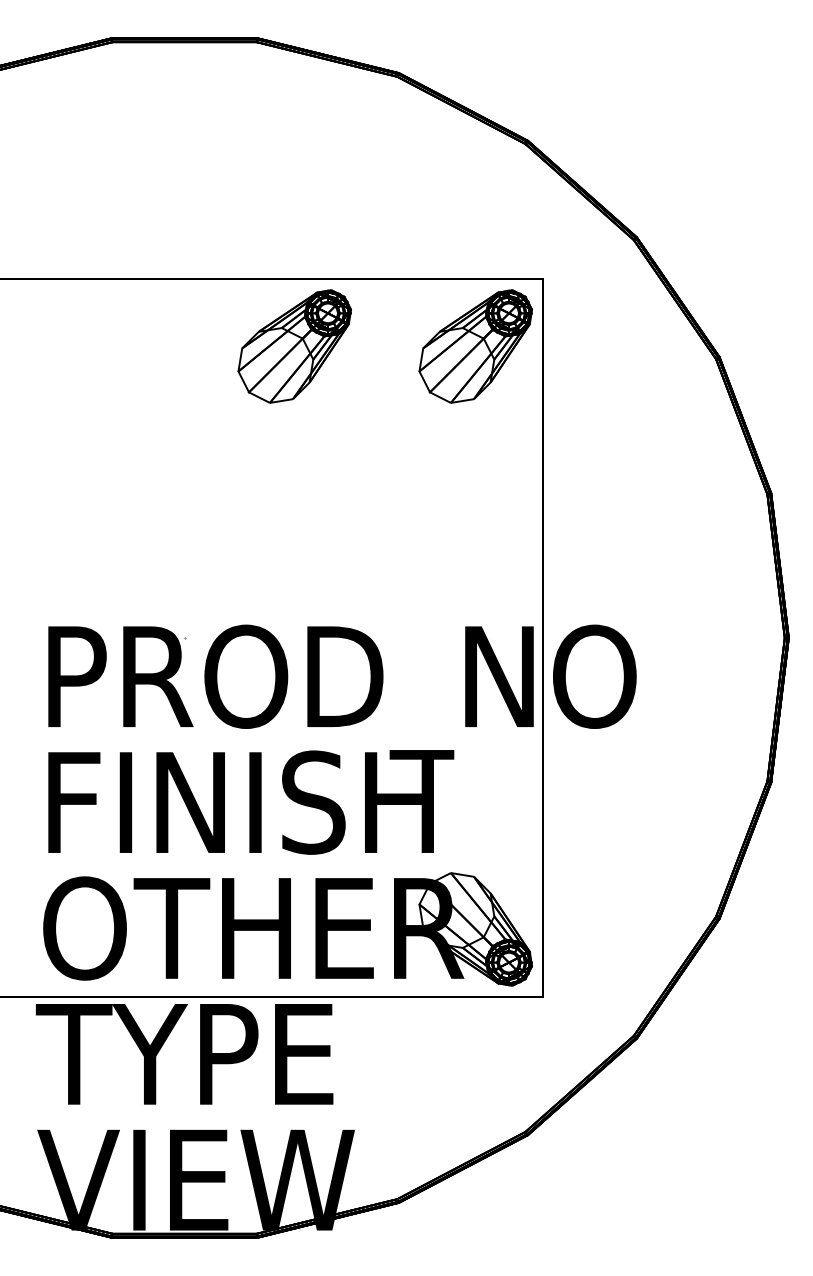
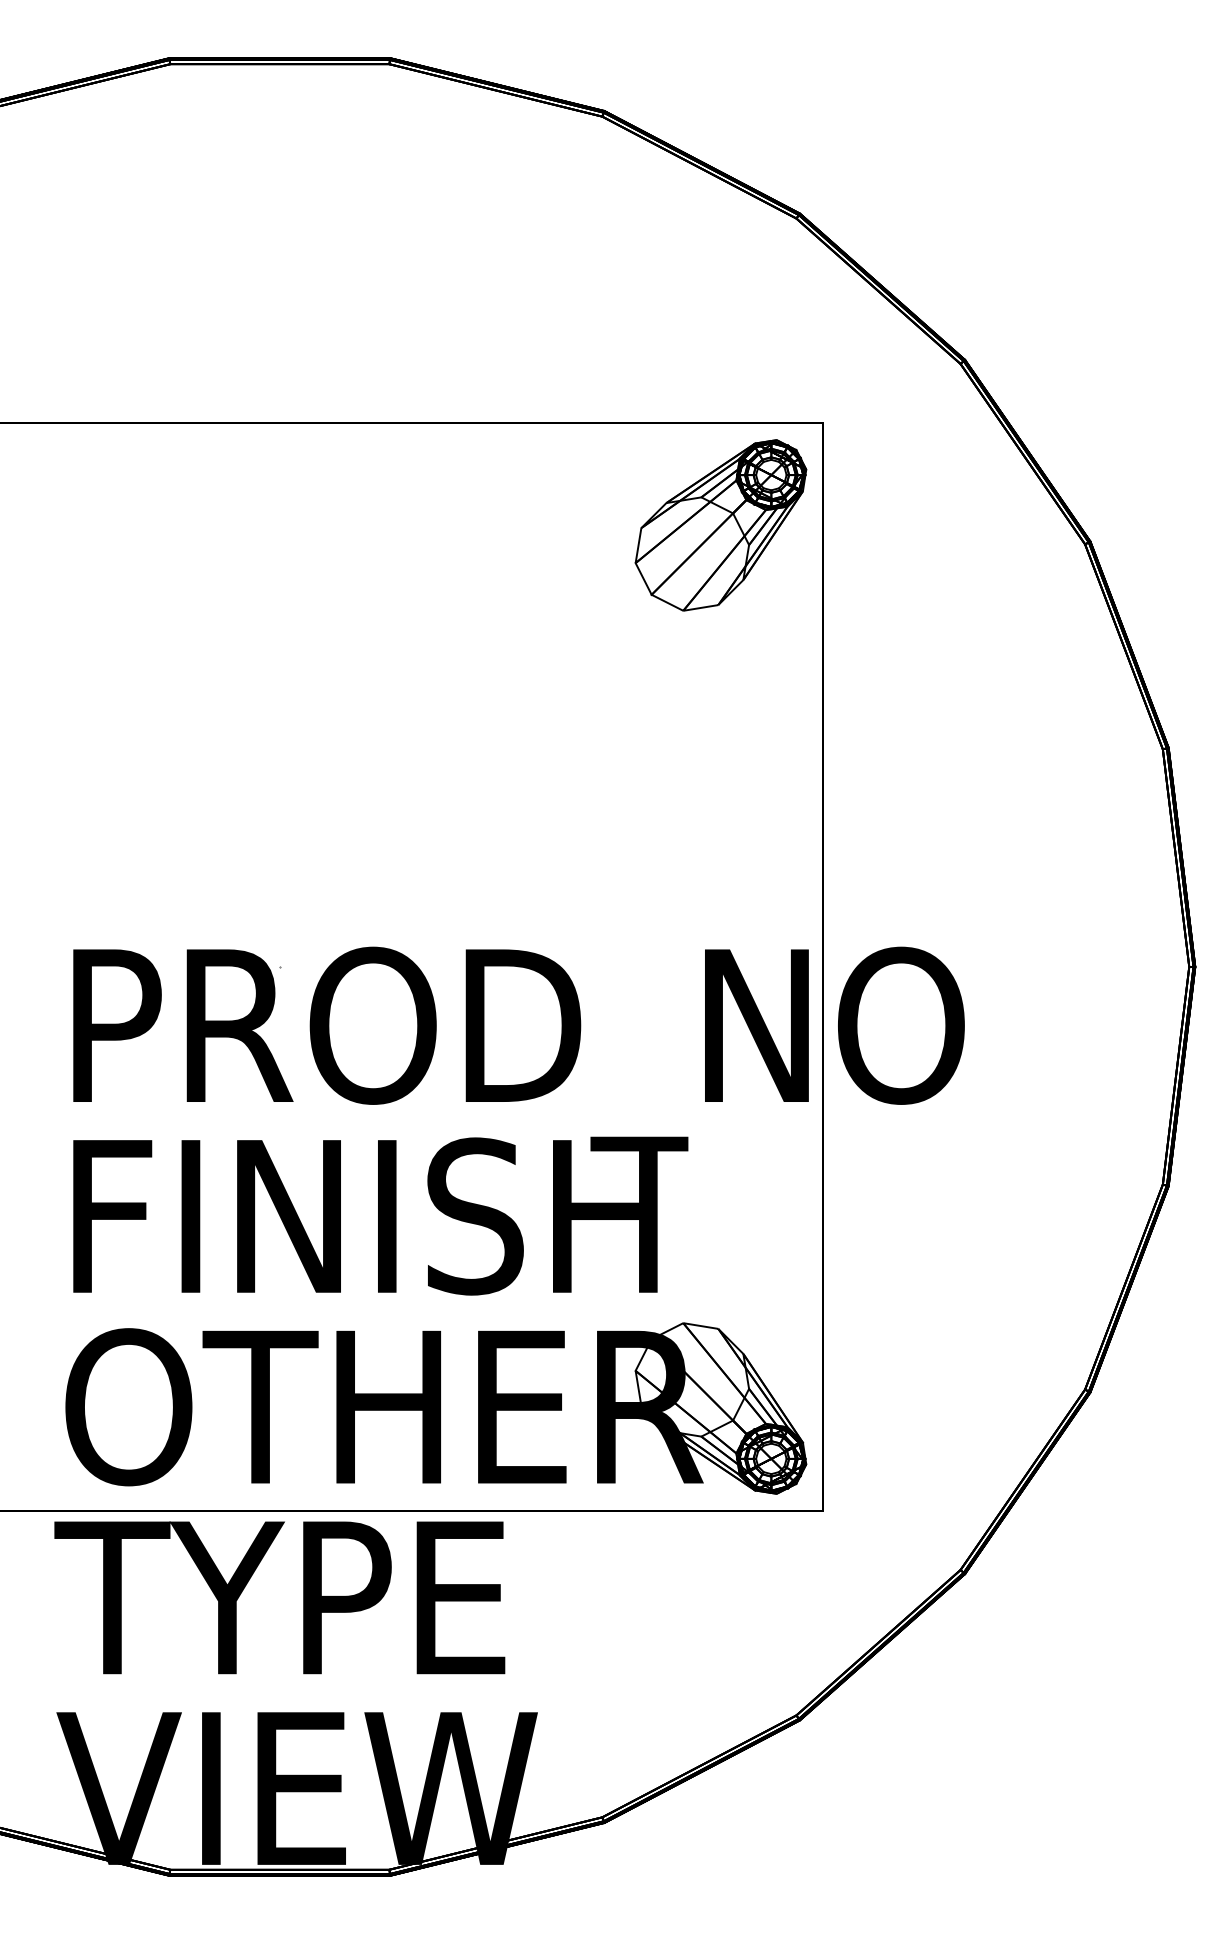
part: (294, 346) -> (446, 525), removed

